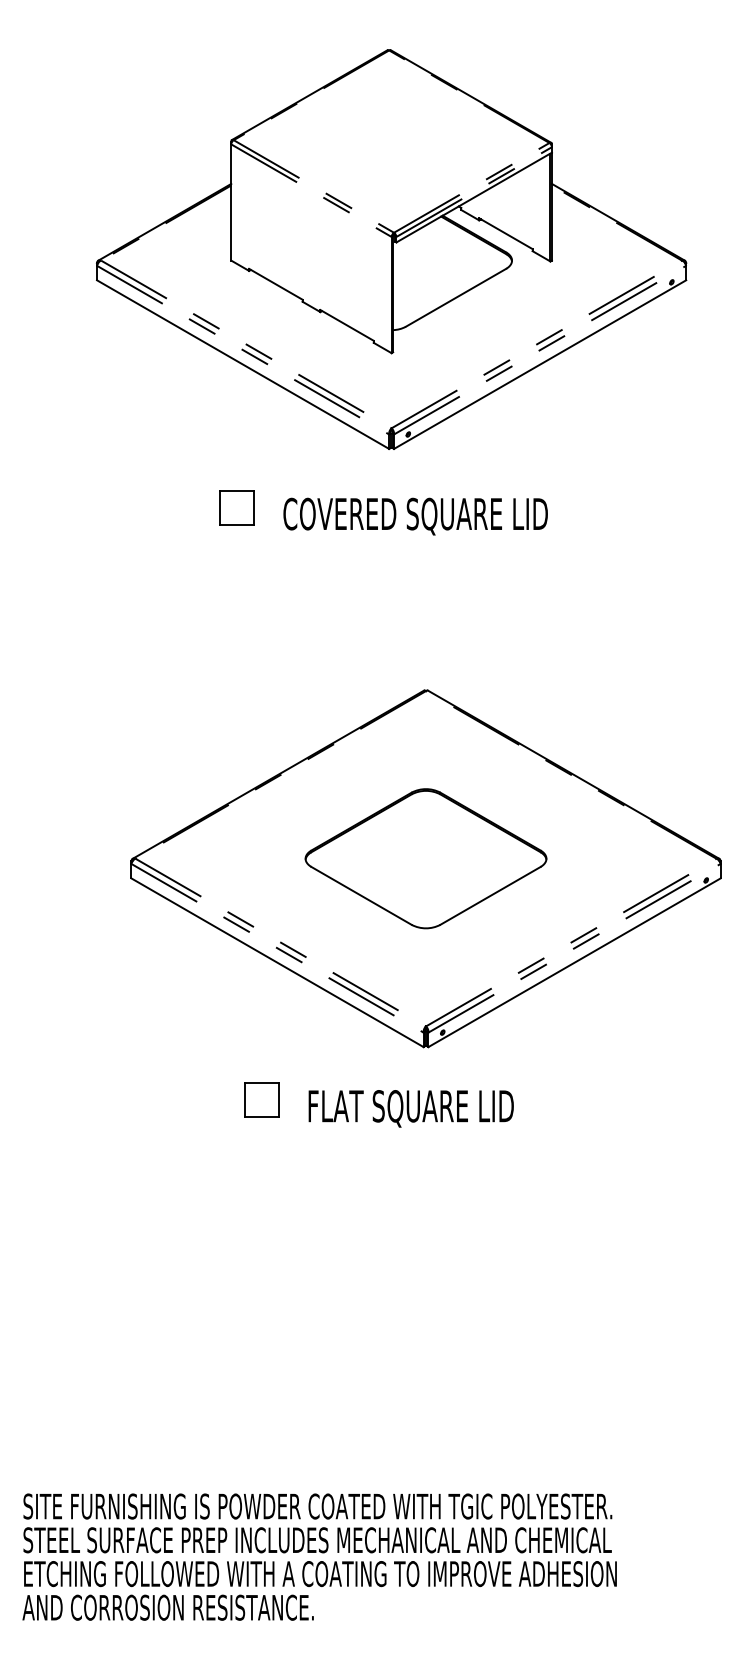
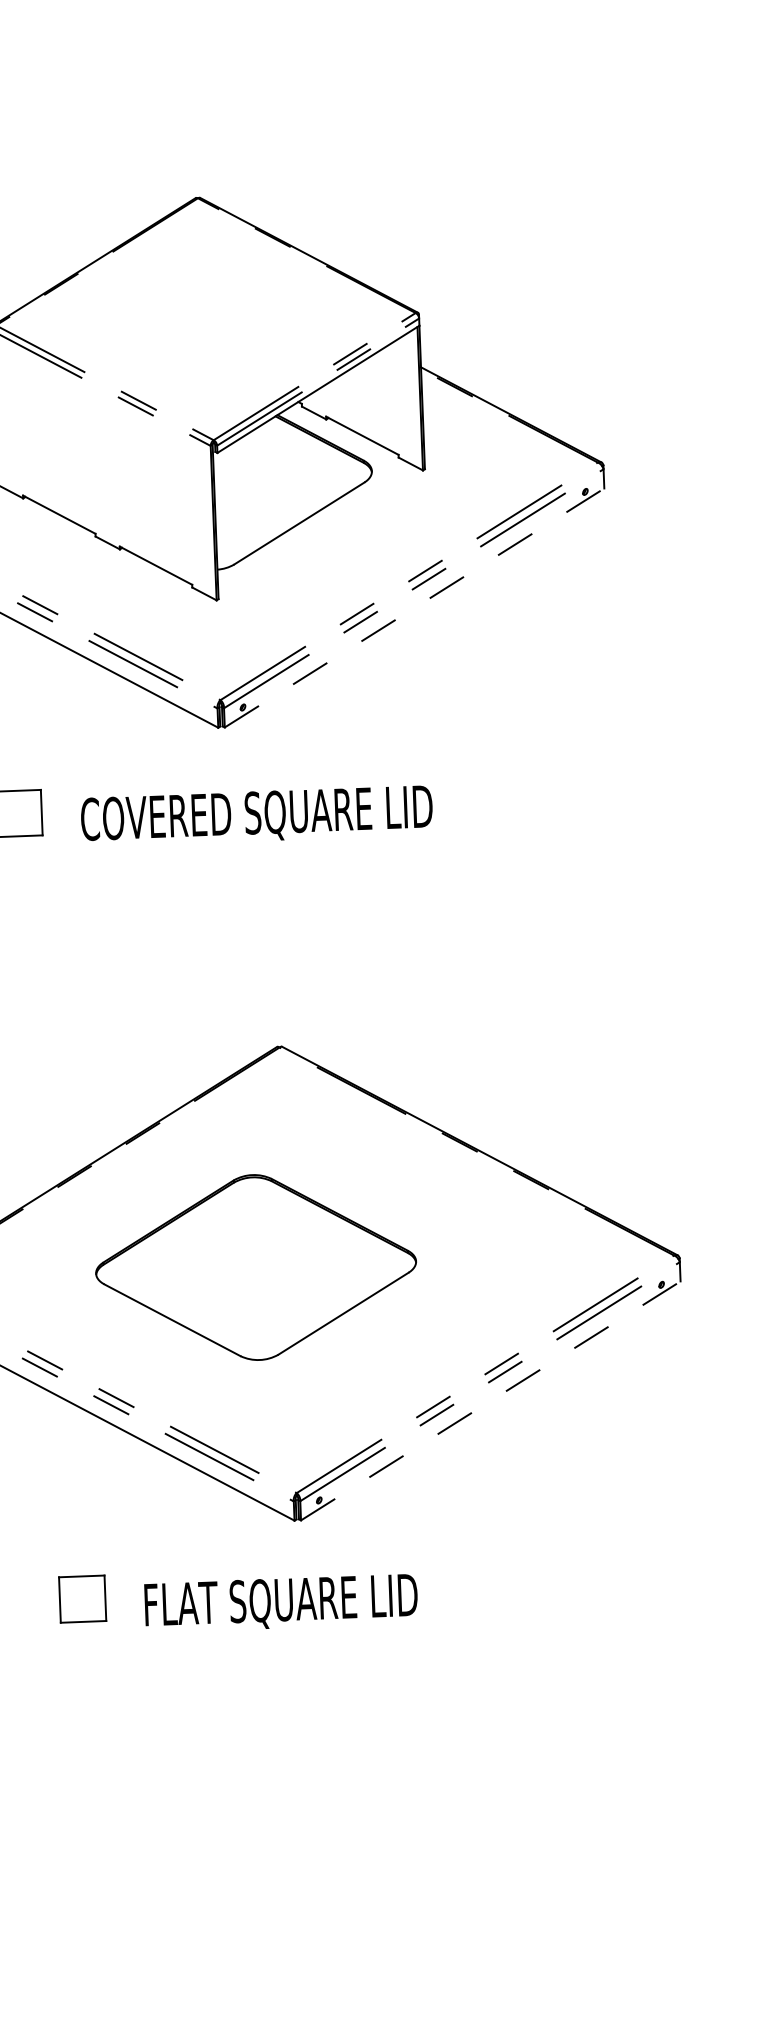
line: (540, 364) -> (415, 607), solid -> dashed
part: (425, 858) -> (255, 1267), moved
line: (574, 962) -> (490, 1400), solid -> dashed

